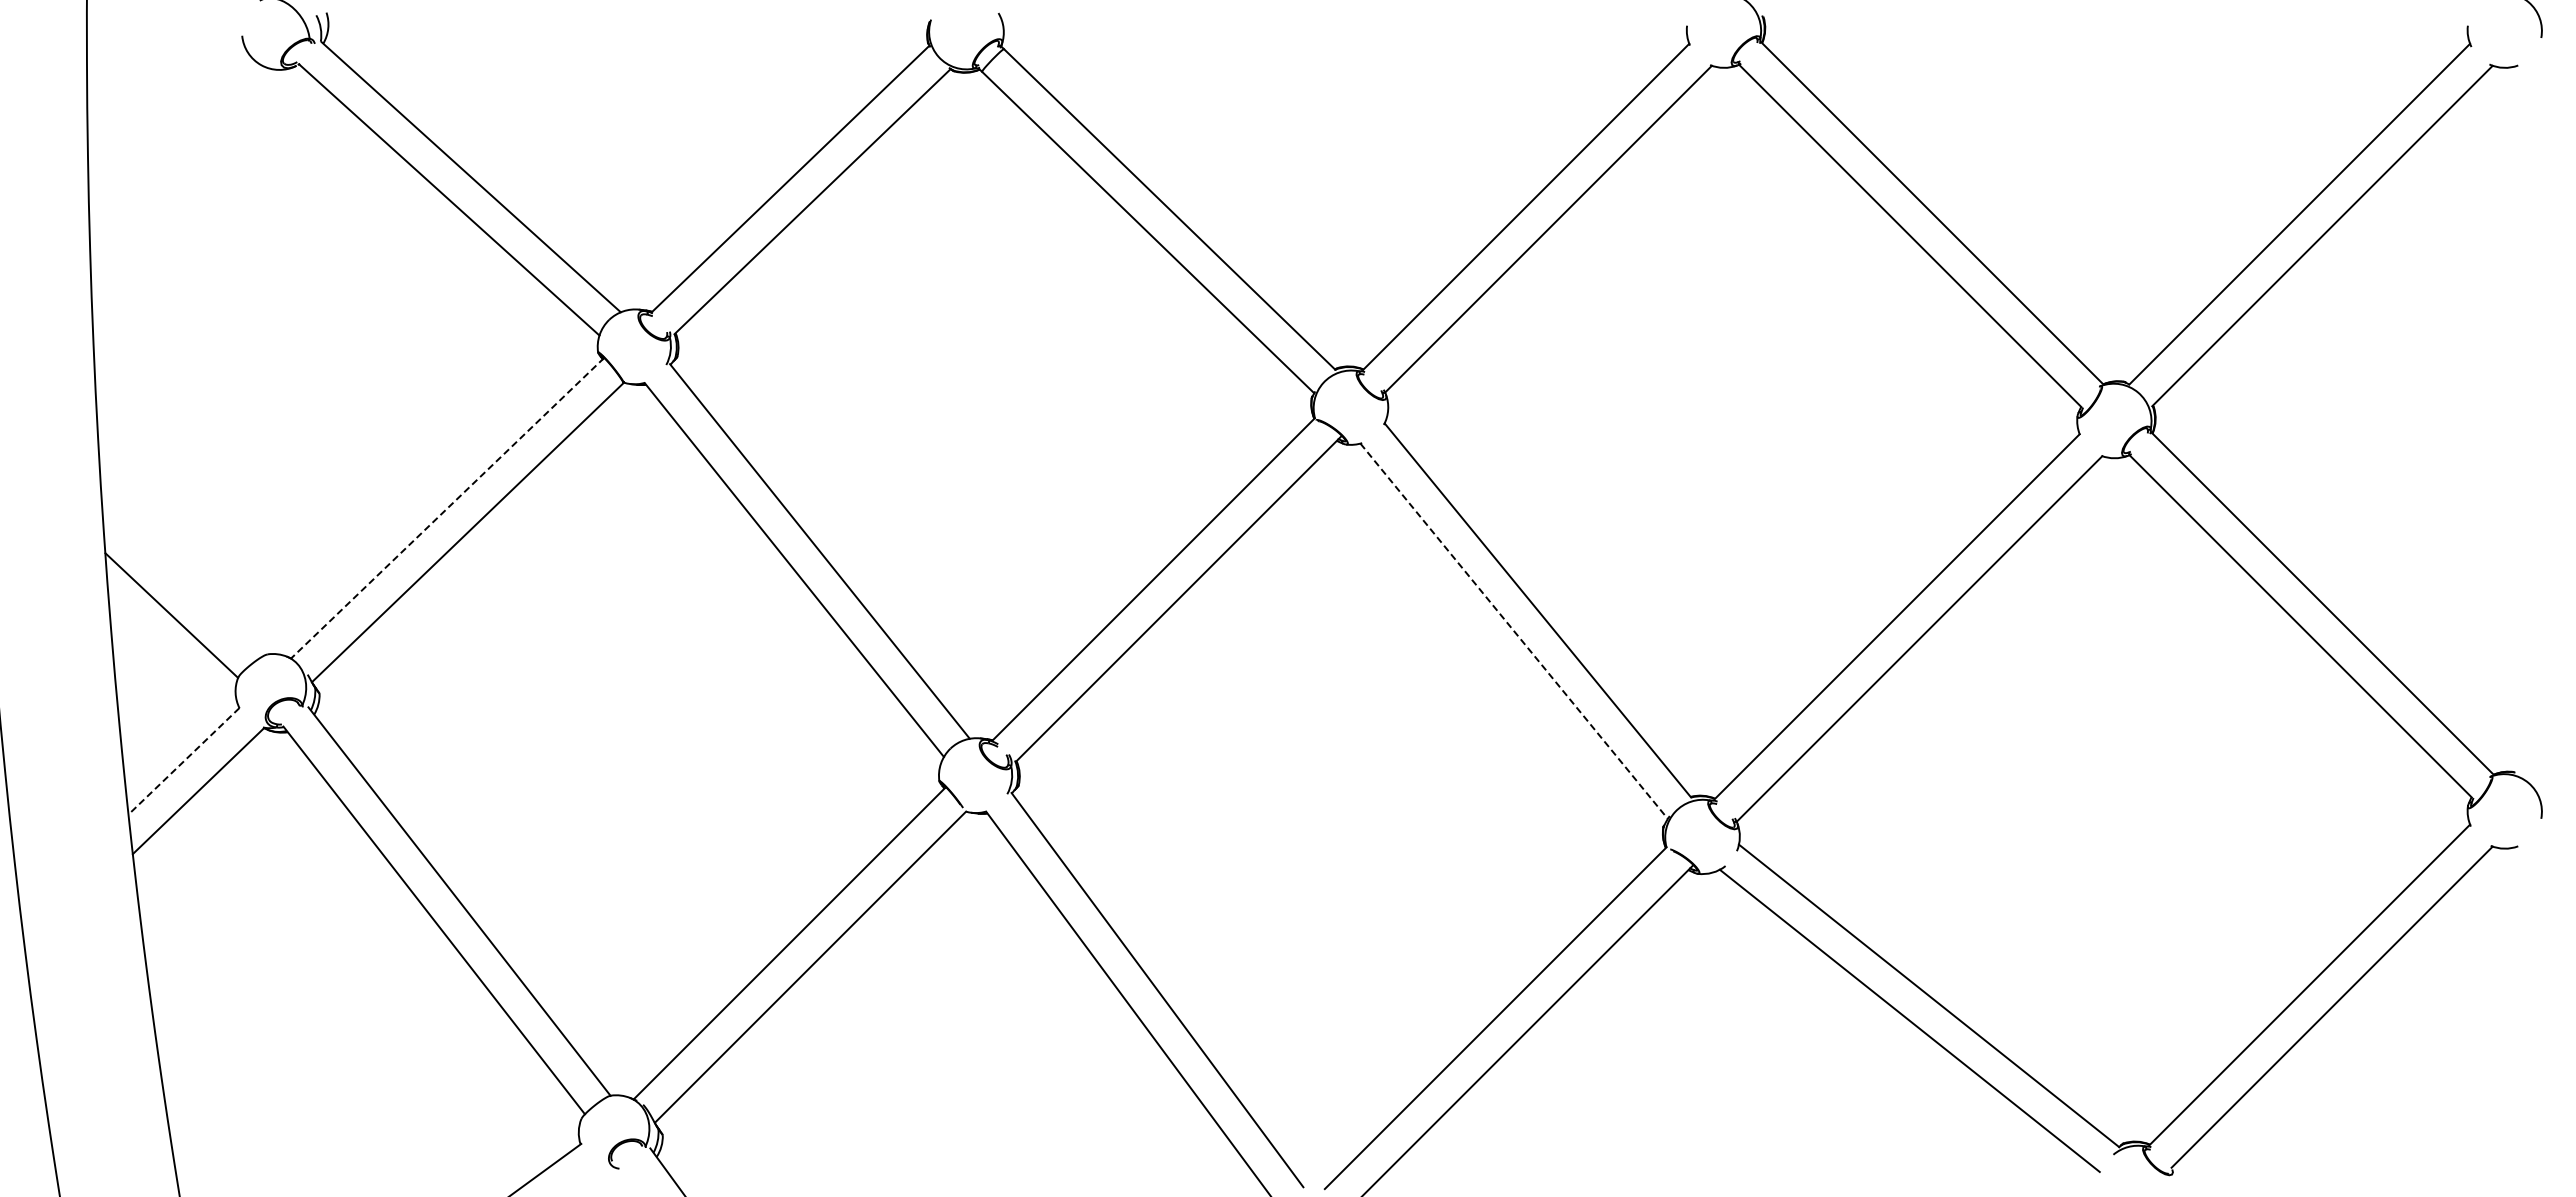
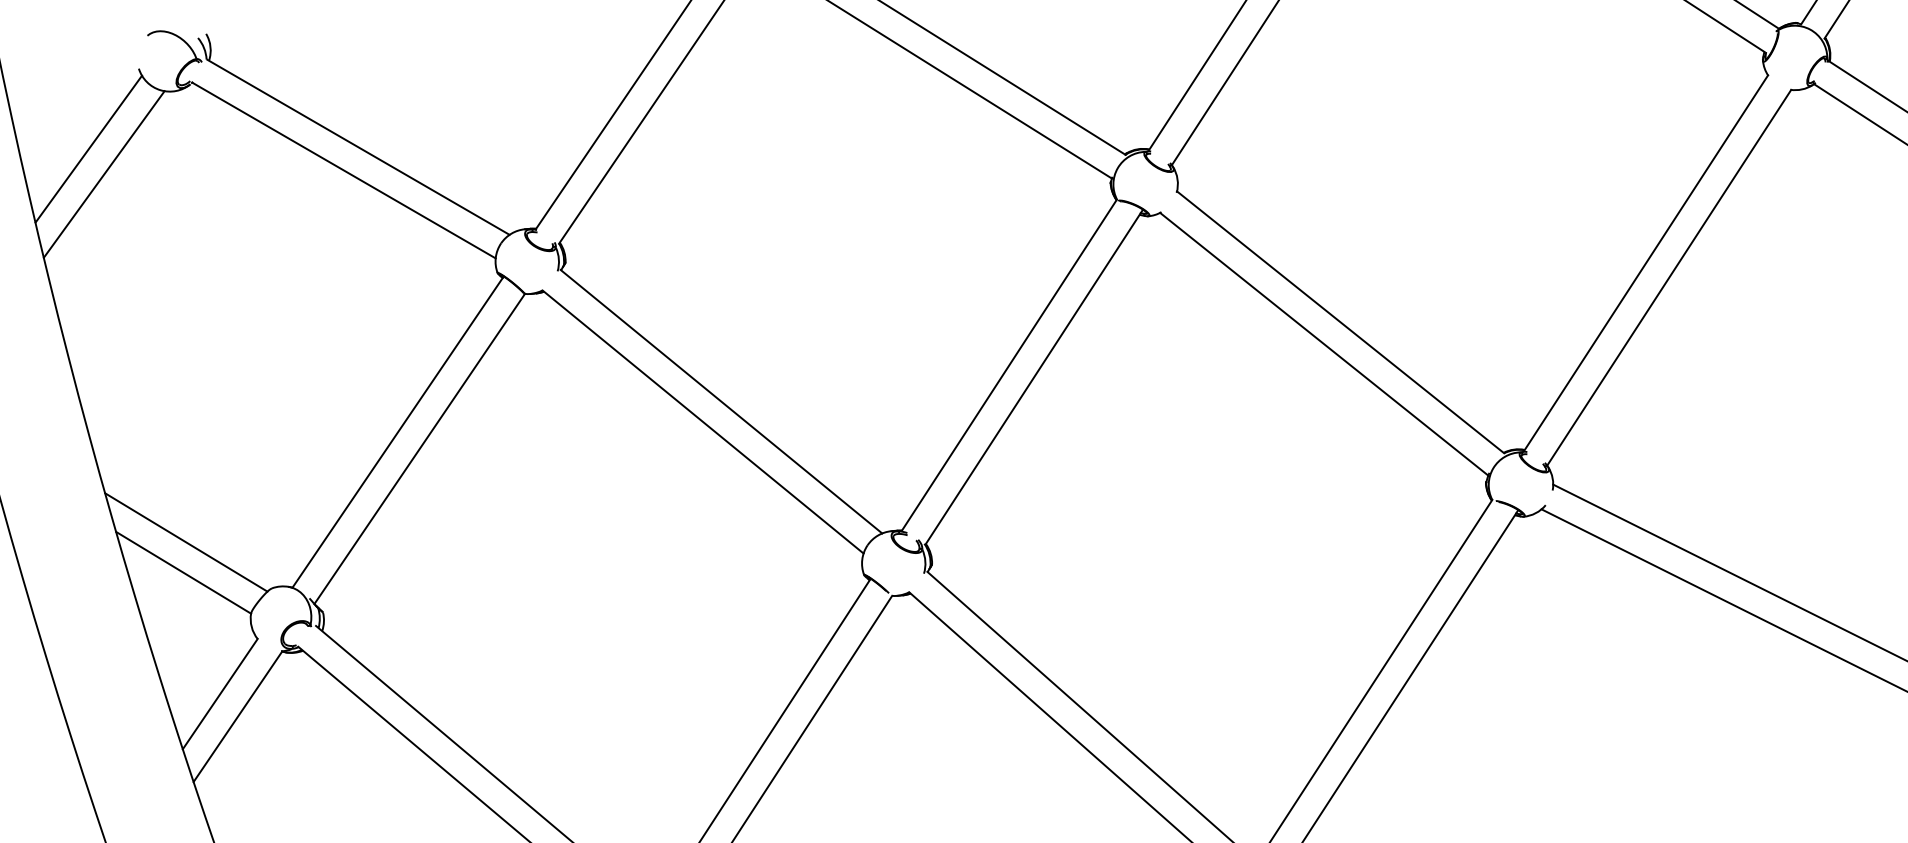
line: (166, 114) -> (88, 149), added
line: (177, 146) -> (103, 174), added
line: (447, 508) -> (398, 432), dashed -> solid
line: (181, 581) -> (185, 542), added
line: (1514, 631) -> (1324, 344), dashed -> solid
line: (183, 761) -> (219, 694), dashed -> solid

